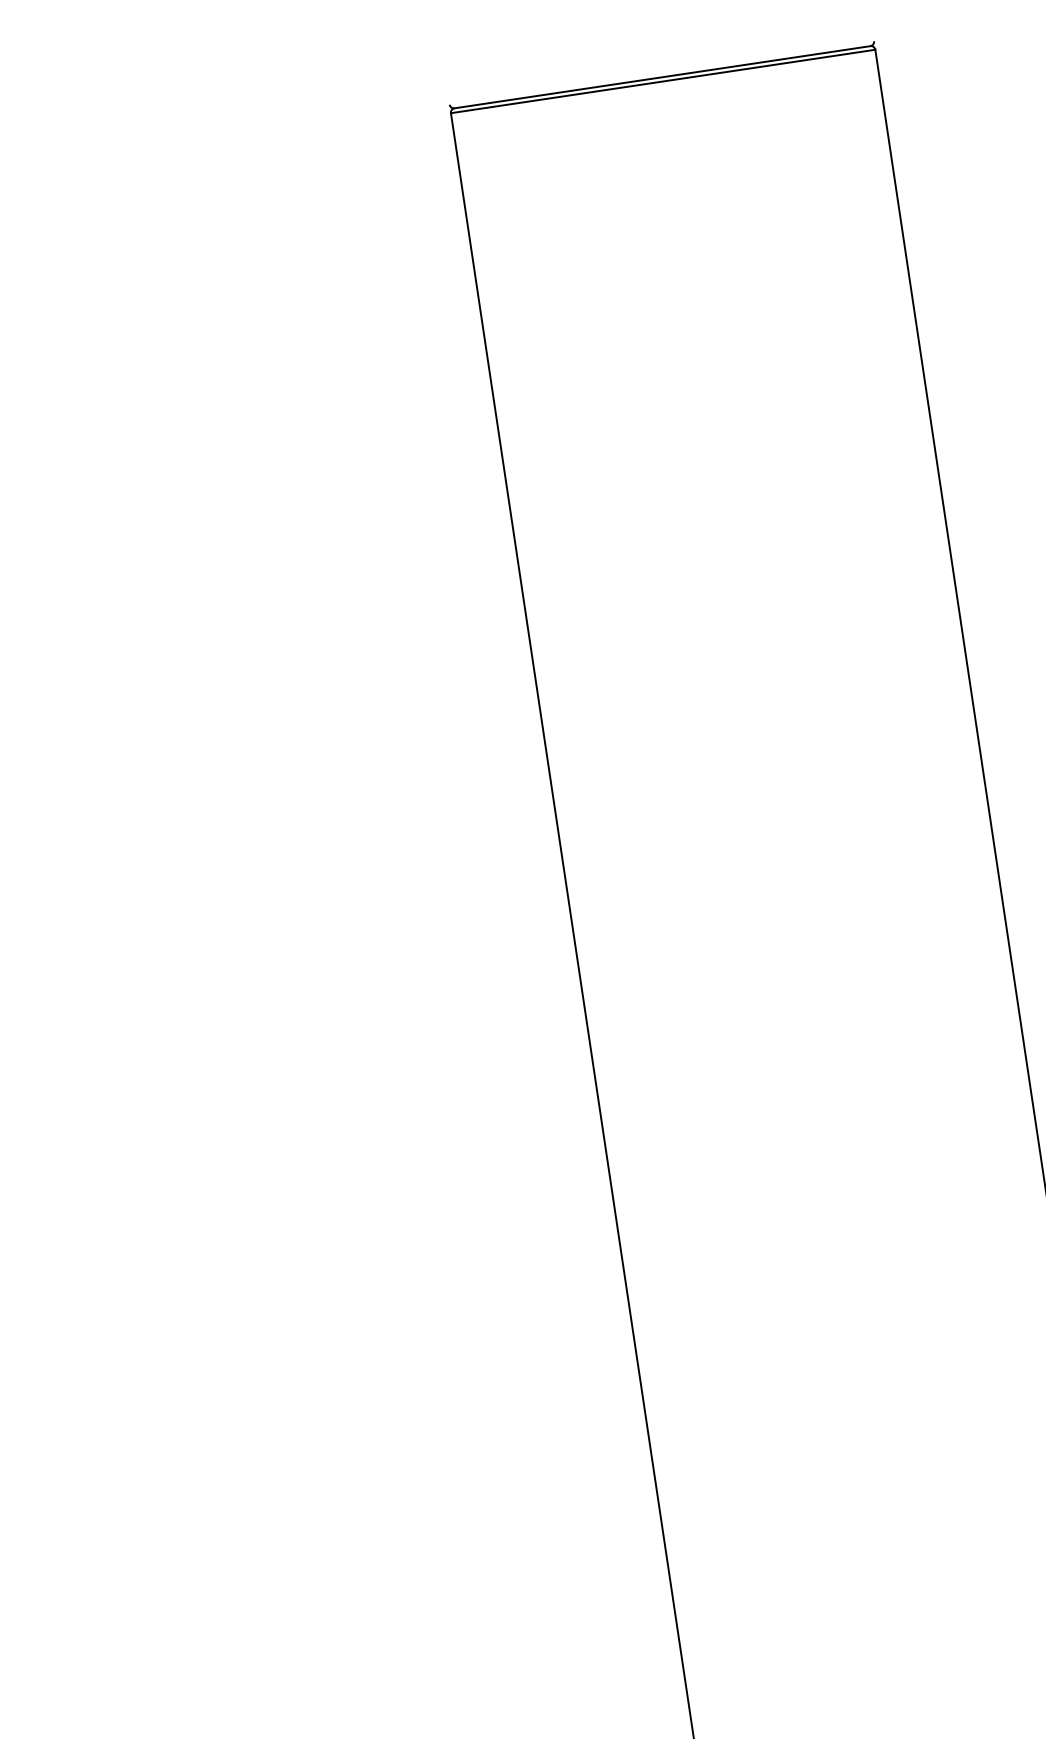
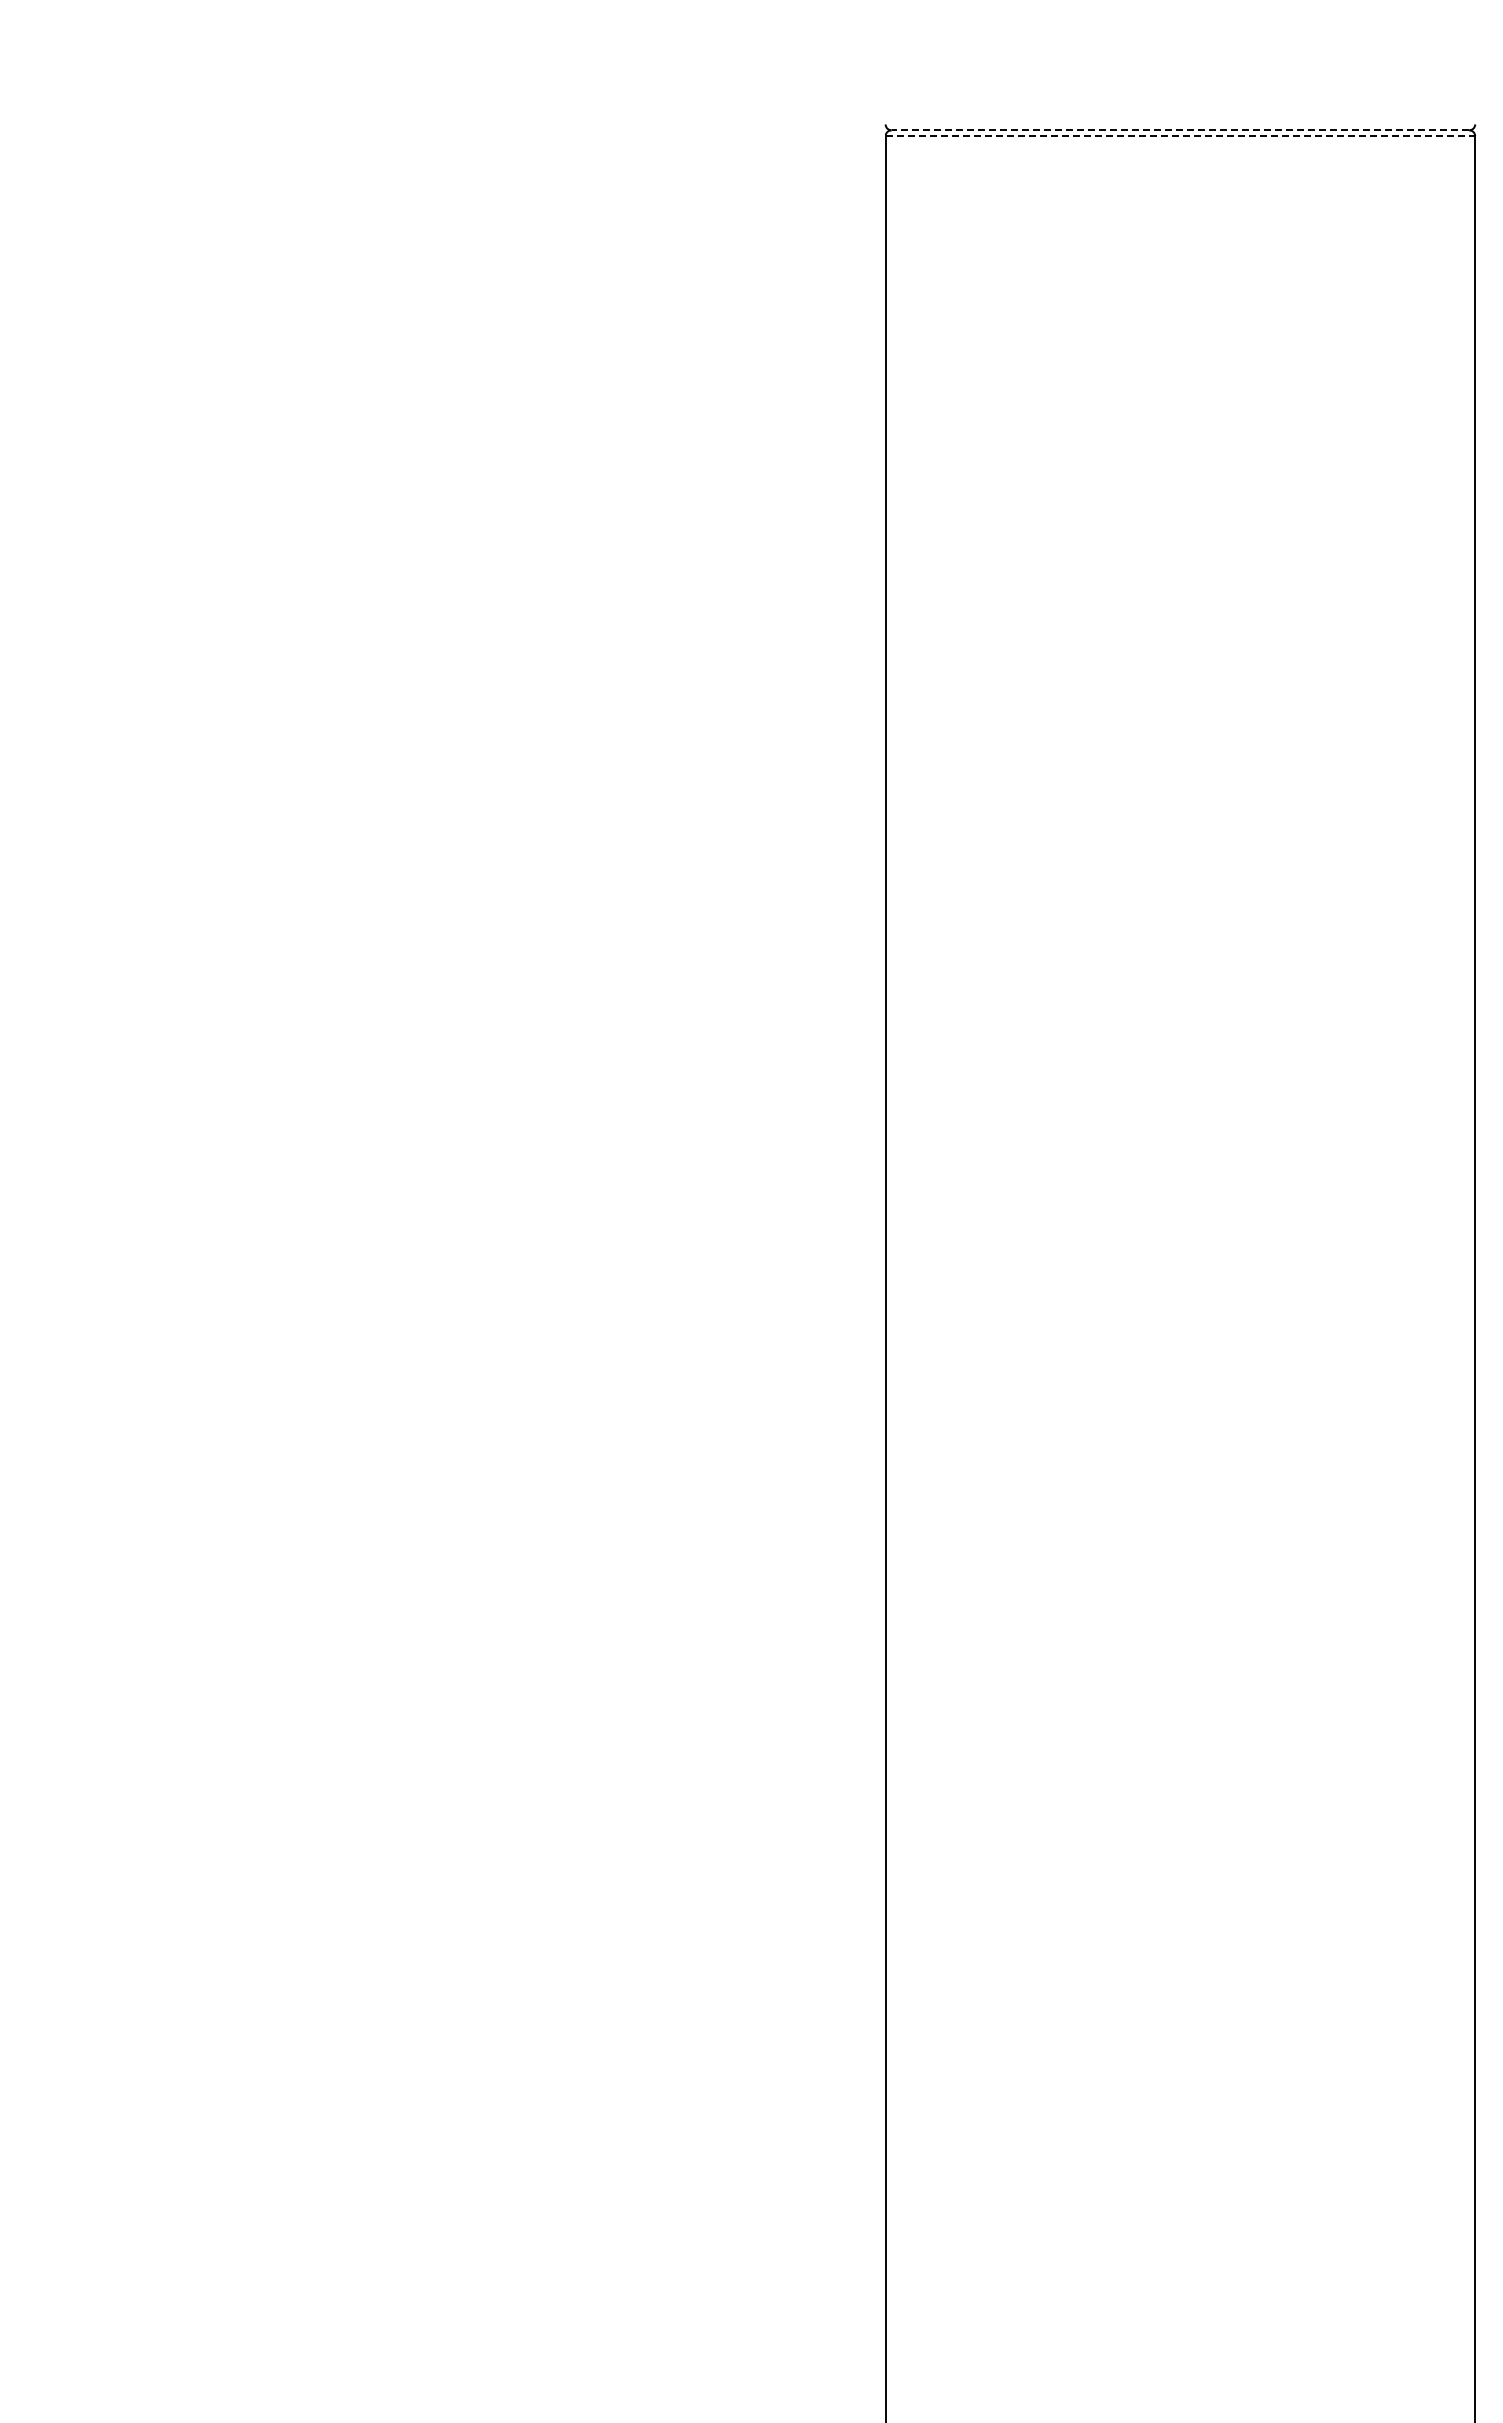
line: (662, 77) -> (1180, 130), solid -> dashed
line: (663, 81) -> (1180, 136), solid -> dashed

